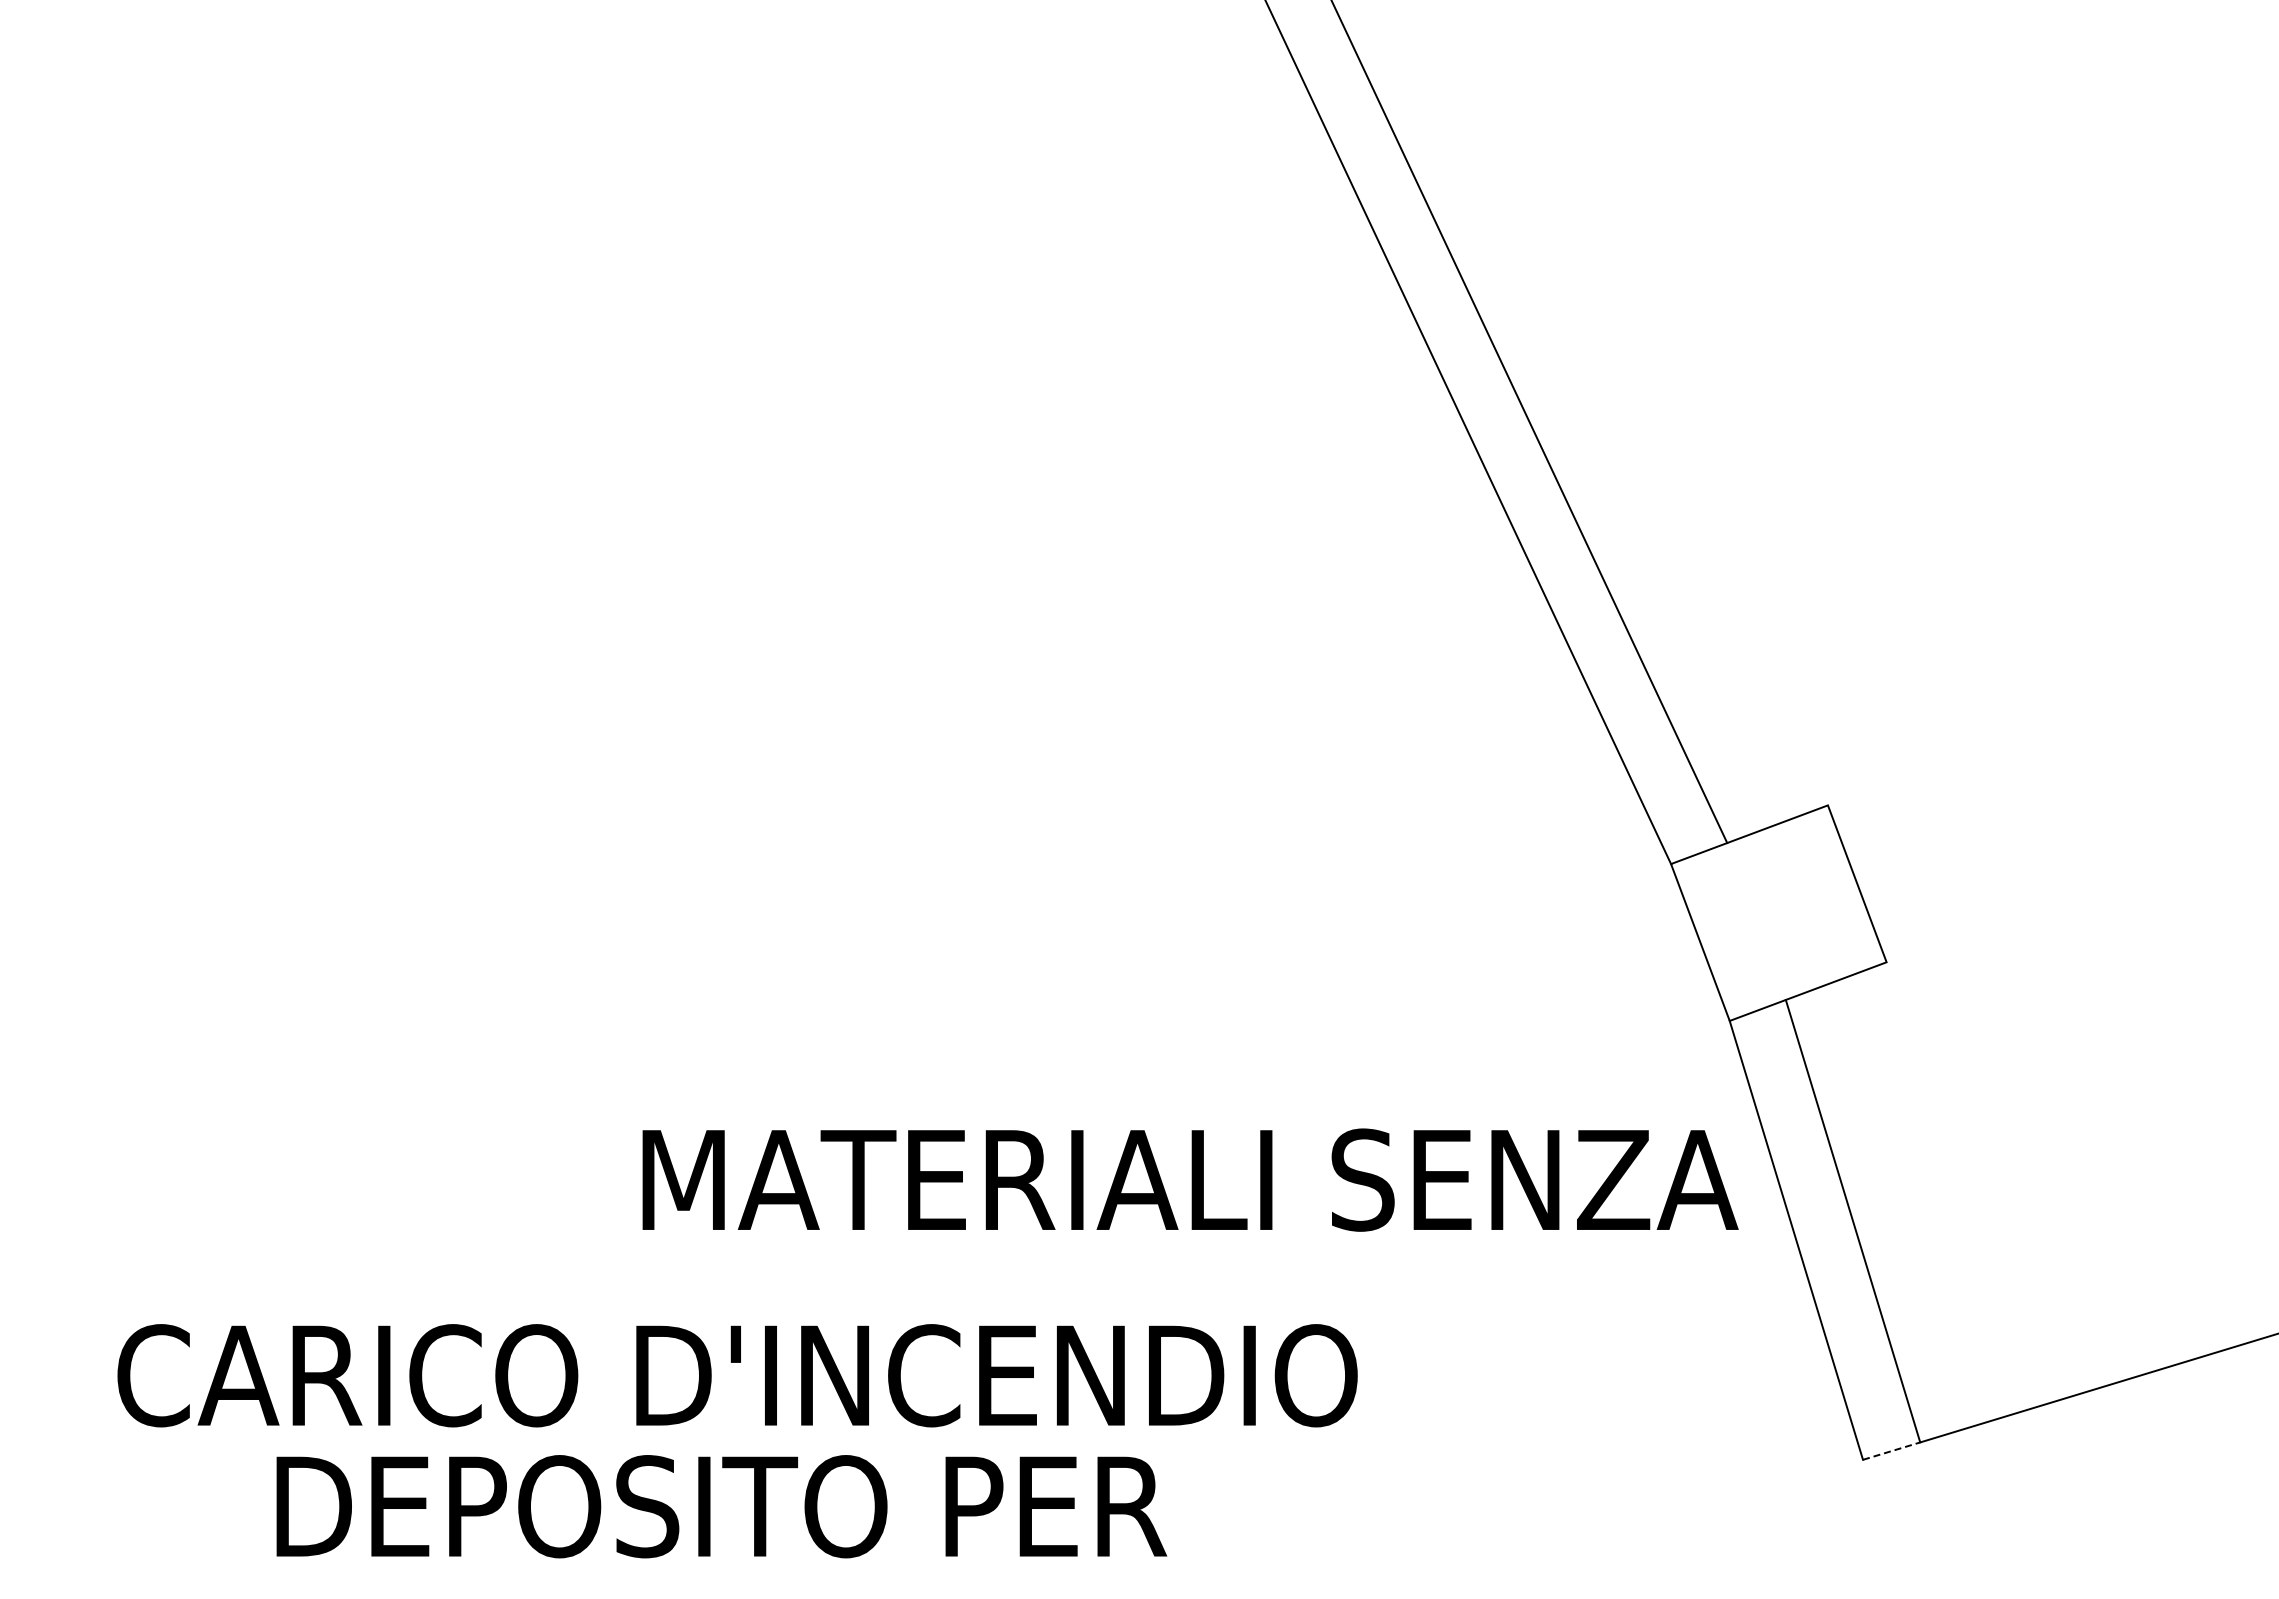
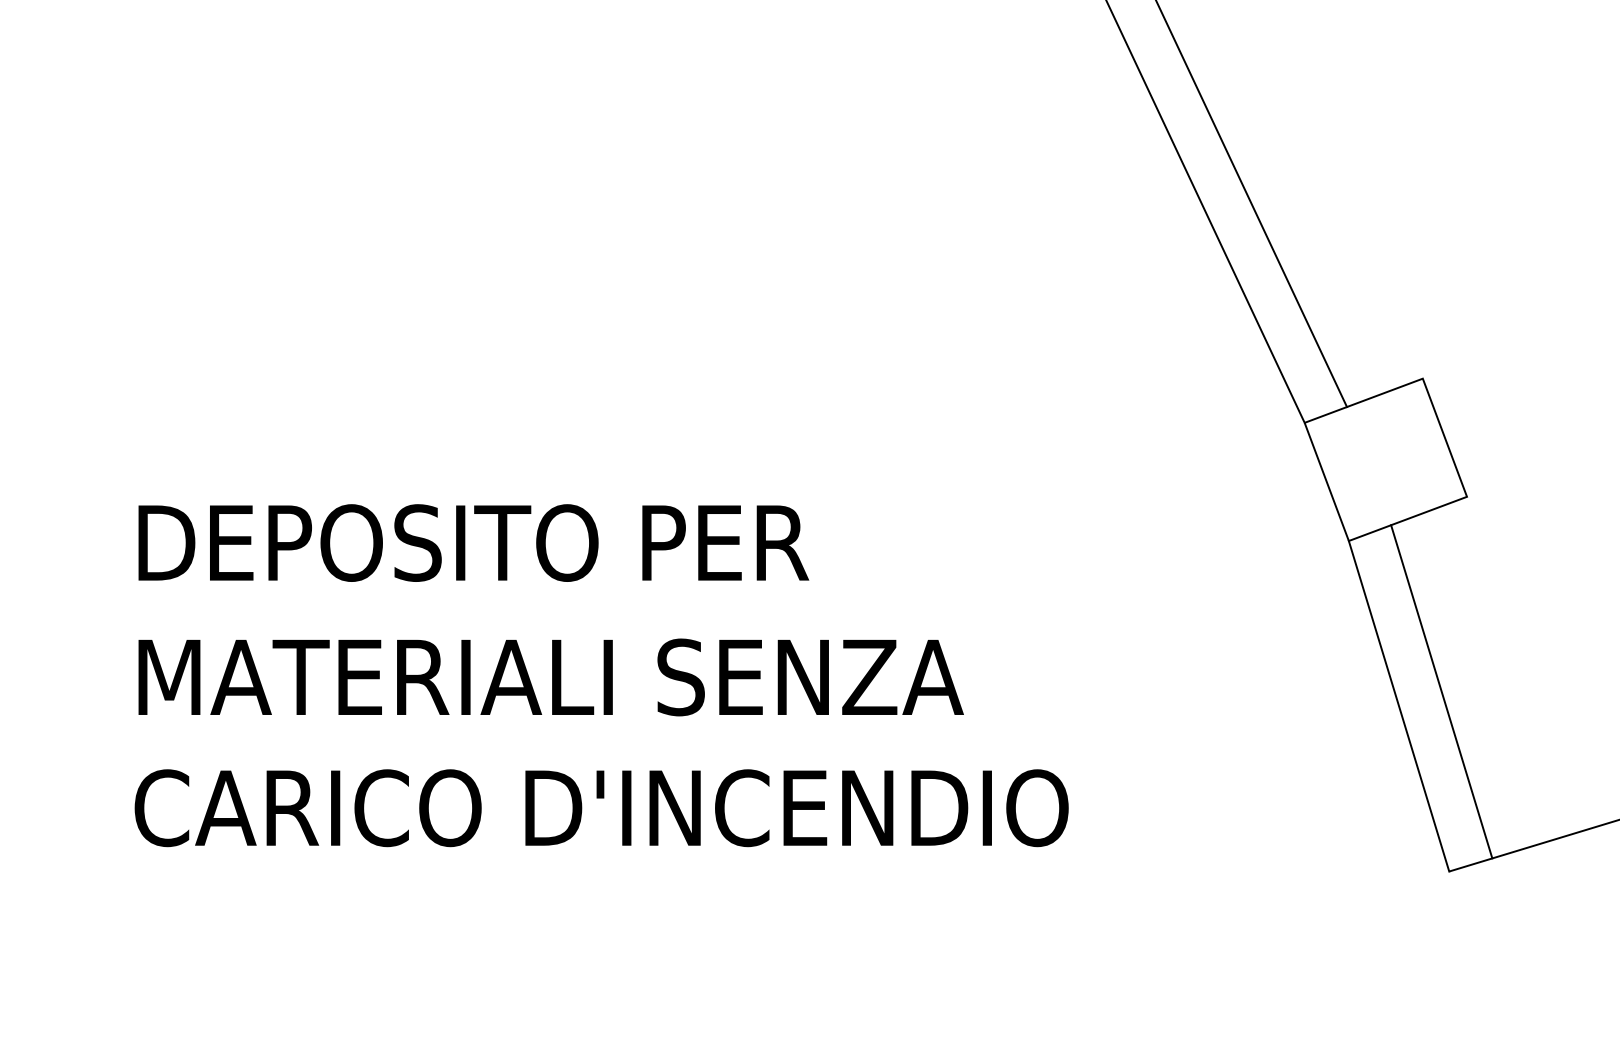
text: (1190, 1179) -> (551, 676), moved
line: (1891, 1451) -> (1470, 865), dashed -> solid
text: (721, 1506) -> (473, 542), moved

